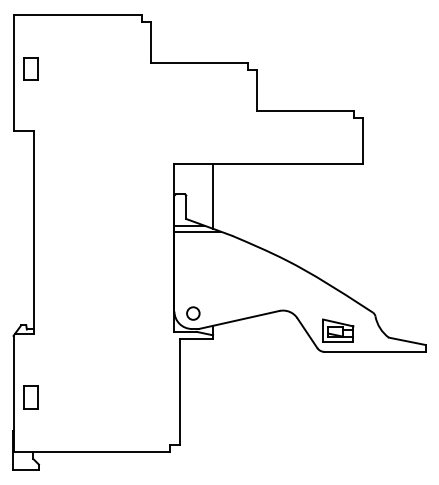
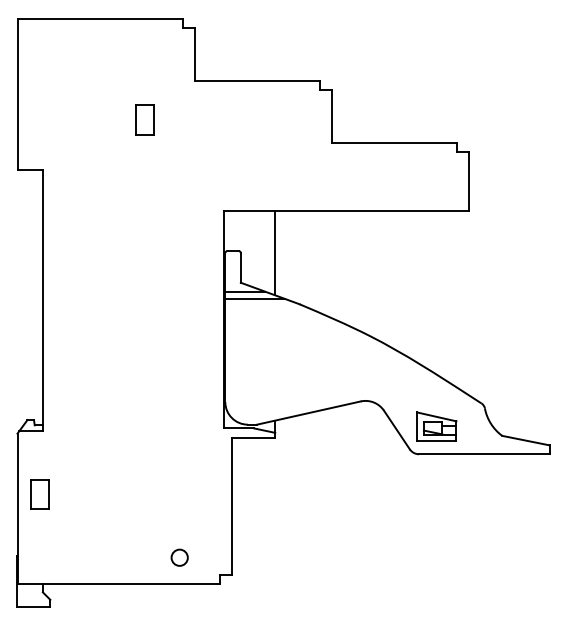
part: (30, 68) -> (144, 119), moved
circle: (193, 313) -> (179, 557), moved
part: (30, 397) -> (39, 494), moved

